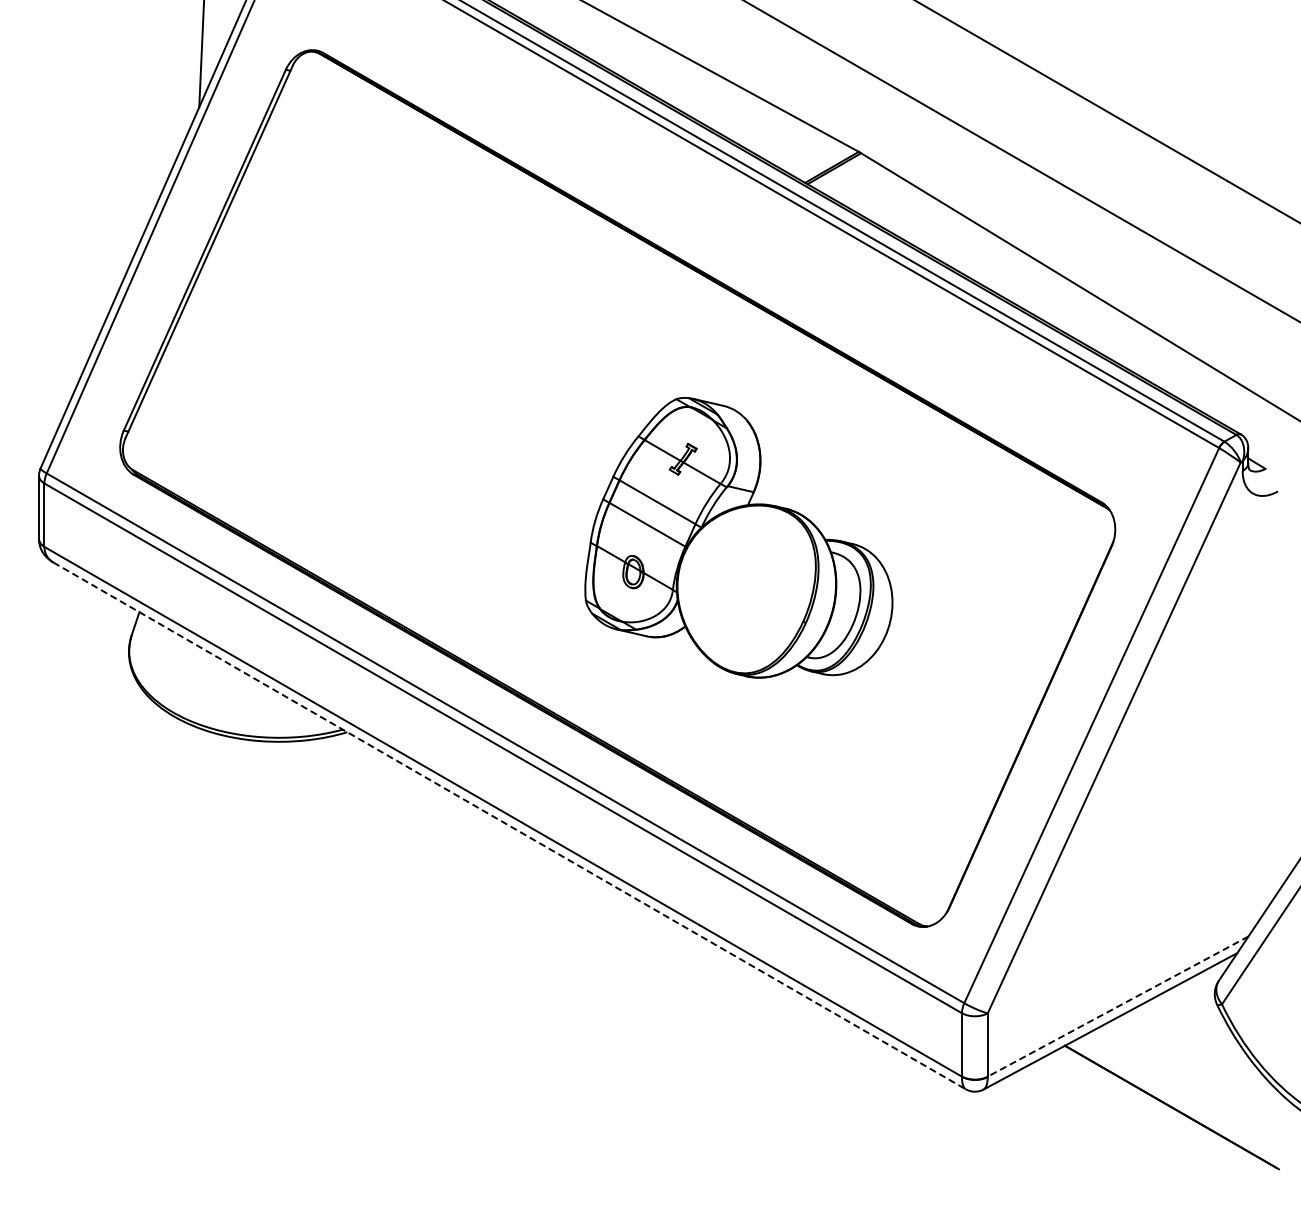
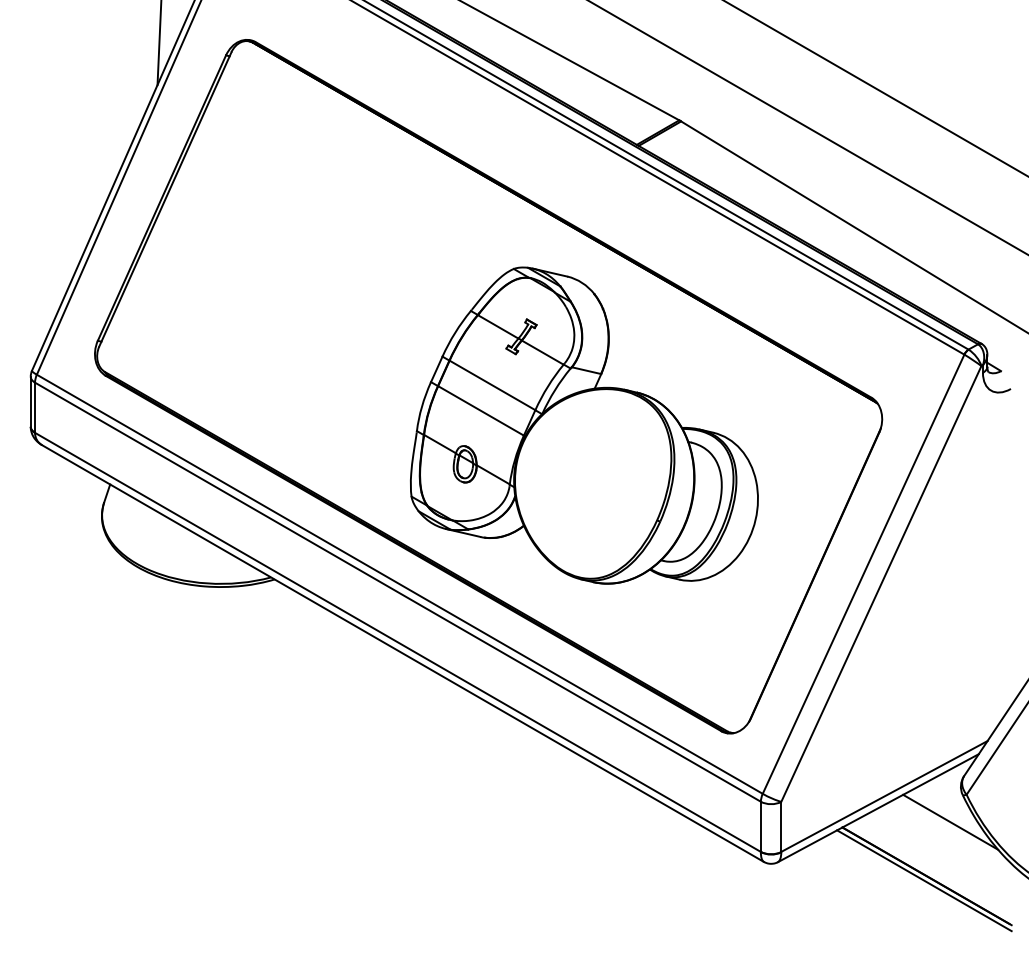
part: (738, 537) -> (584, 425), size x1.43
line: (509, 825) -> (402, 653), dashed -> solid
line: (1117, 1006) -> (883, 796), dashed -> solid
line: (1201, 1038) -> (950, 821), added
line: (1168, 1112) -> (924, 880), added

